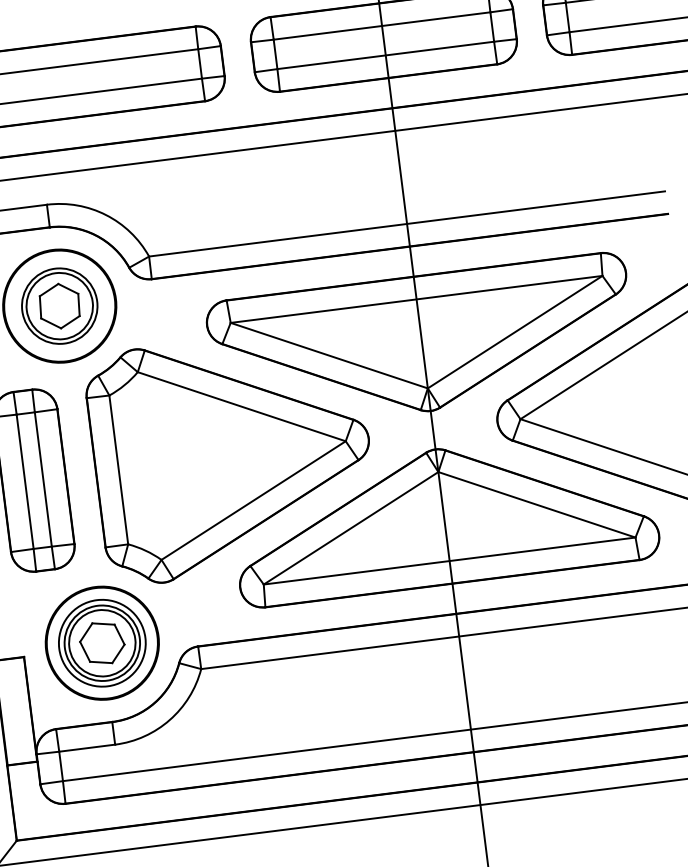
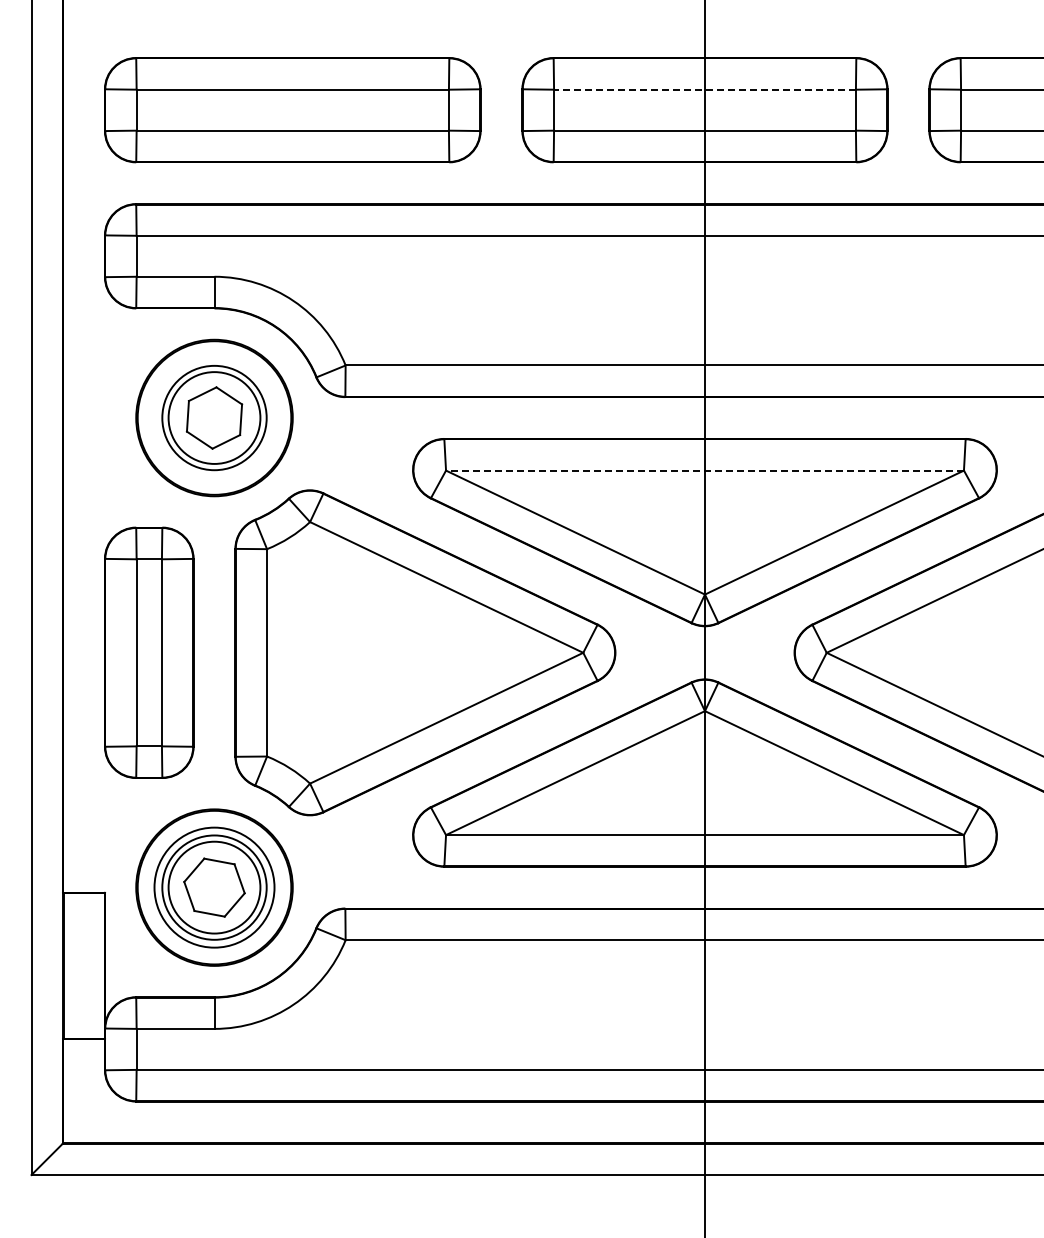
line: (382, 25) -> (705, 89), solid -> dashed
line: (416, 299) -> (705, 470), solid -> dashed

